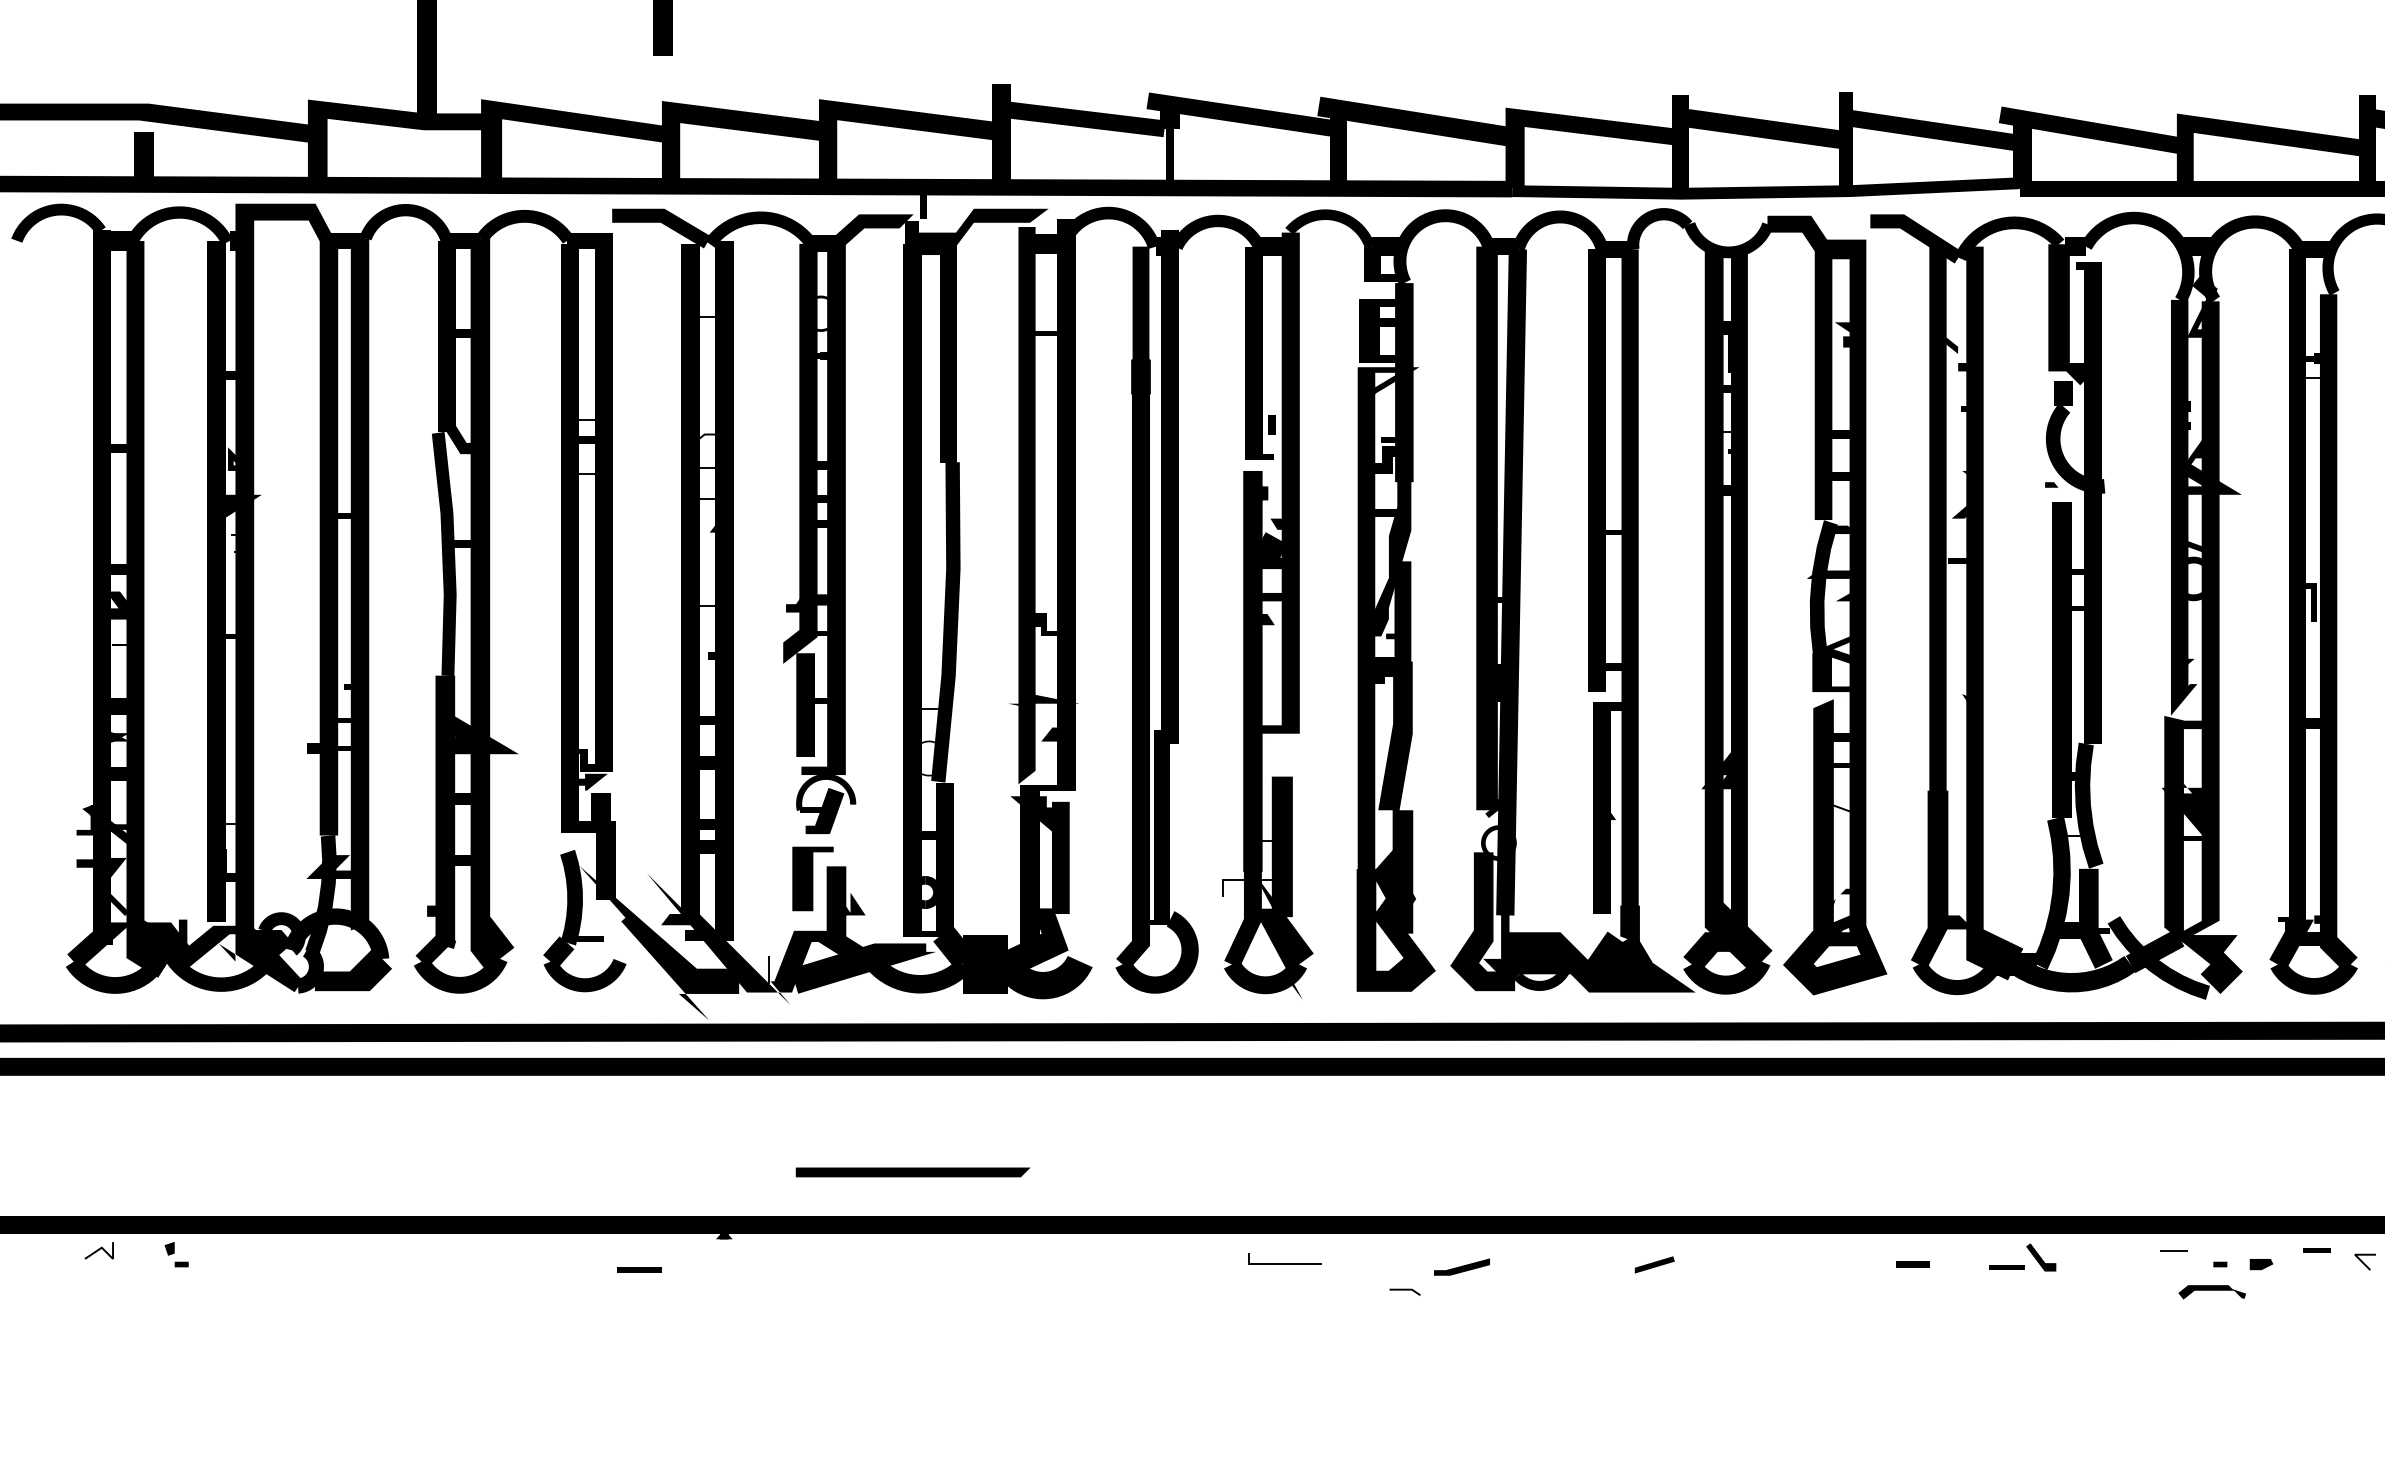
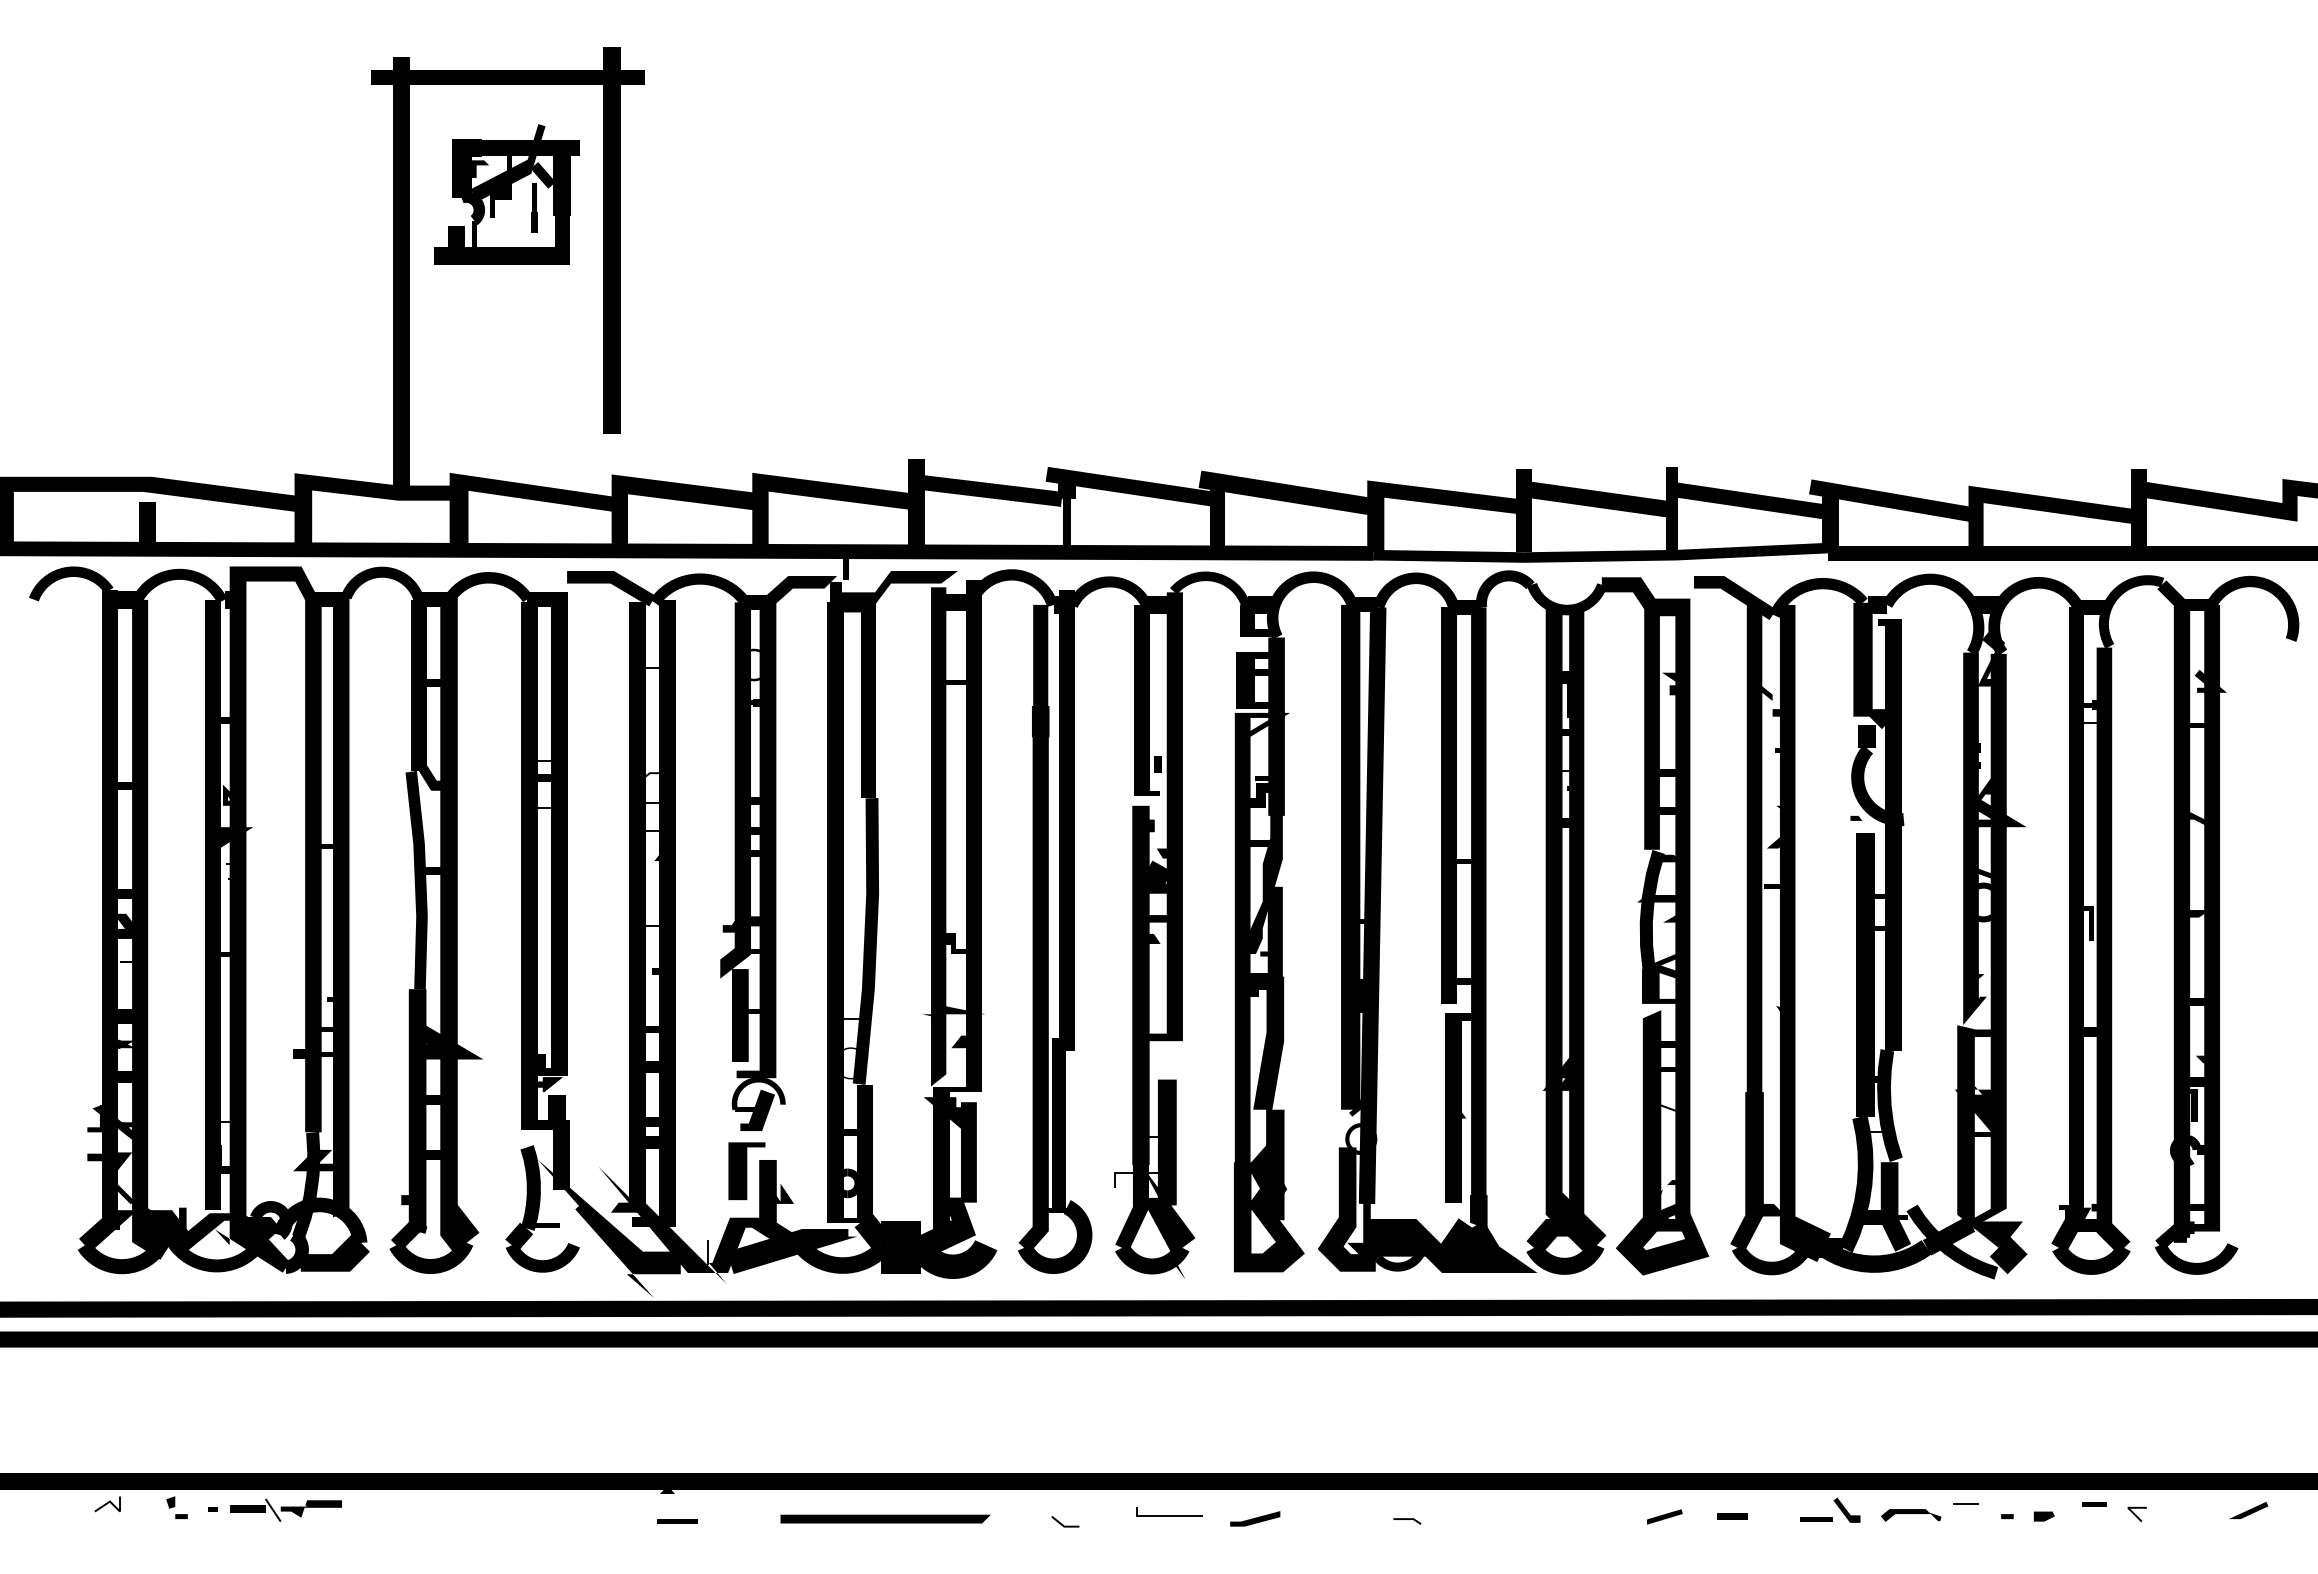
line: (912, 1171) -> (885, 1518), moved
part: (285, 1256) -> (274, 1509), added
line: (1654, 1264) -> (1664, 1516), moved
line: (1462, 1266) -> (1255, 1518), moved
line: (639, 1270) -> (677, 1521), moved
line: (1165, 1272) -> (1062, 1523), added
line: (1405, 1290) -> (1407, 1519), moved
line: (2212, 1290) -> (1911, 1513), moved

